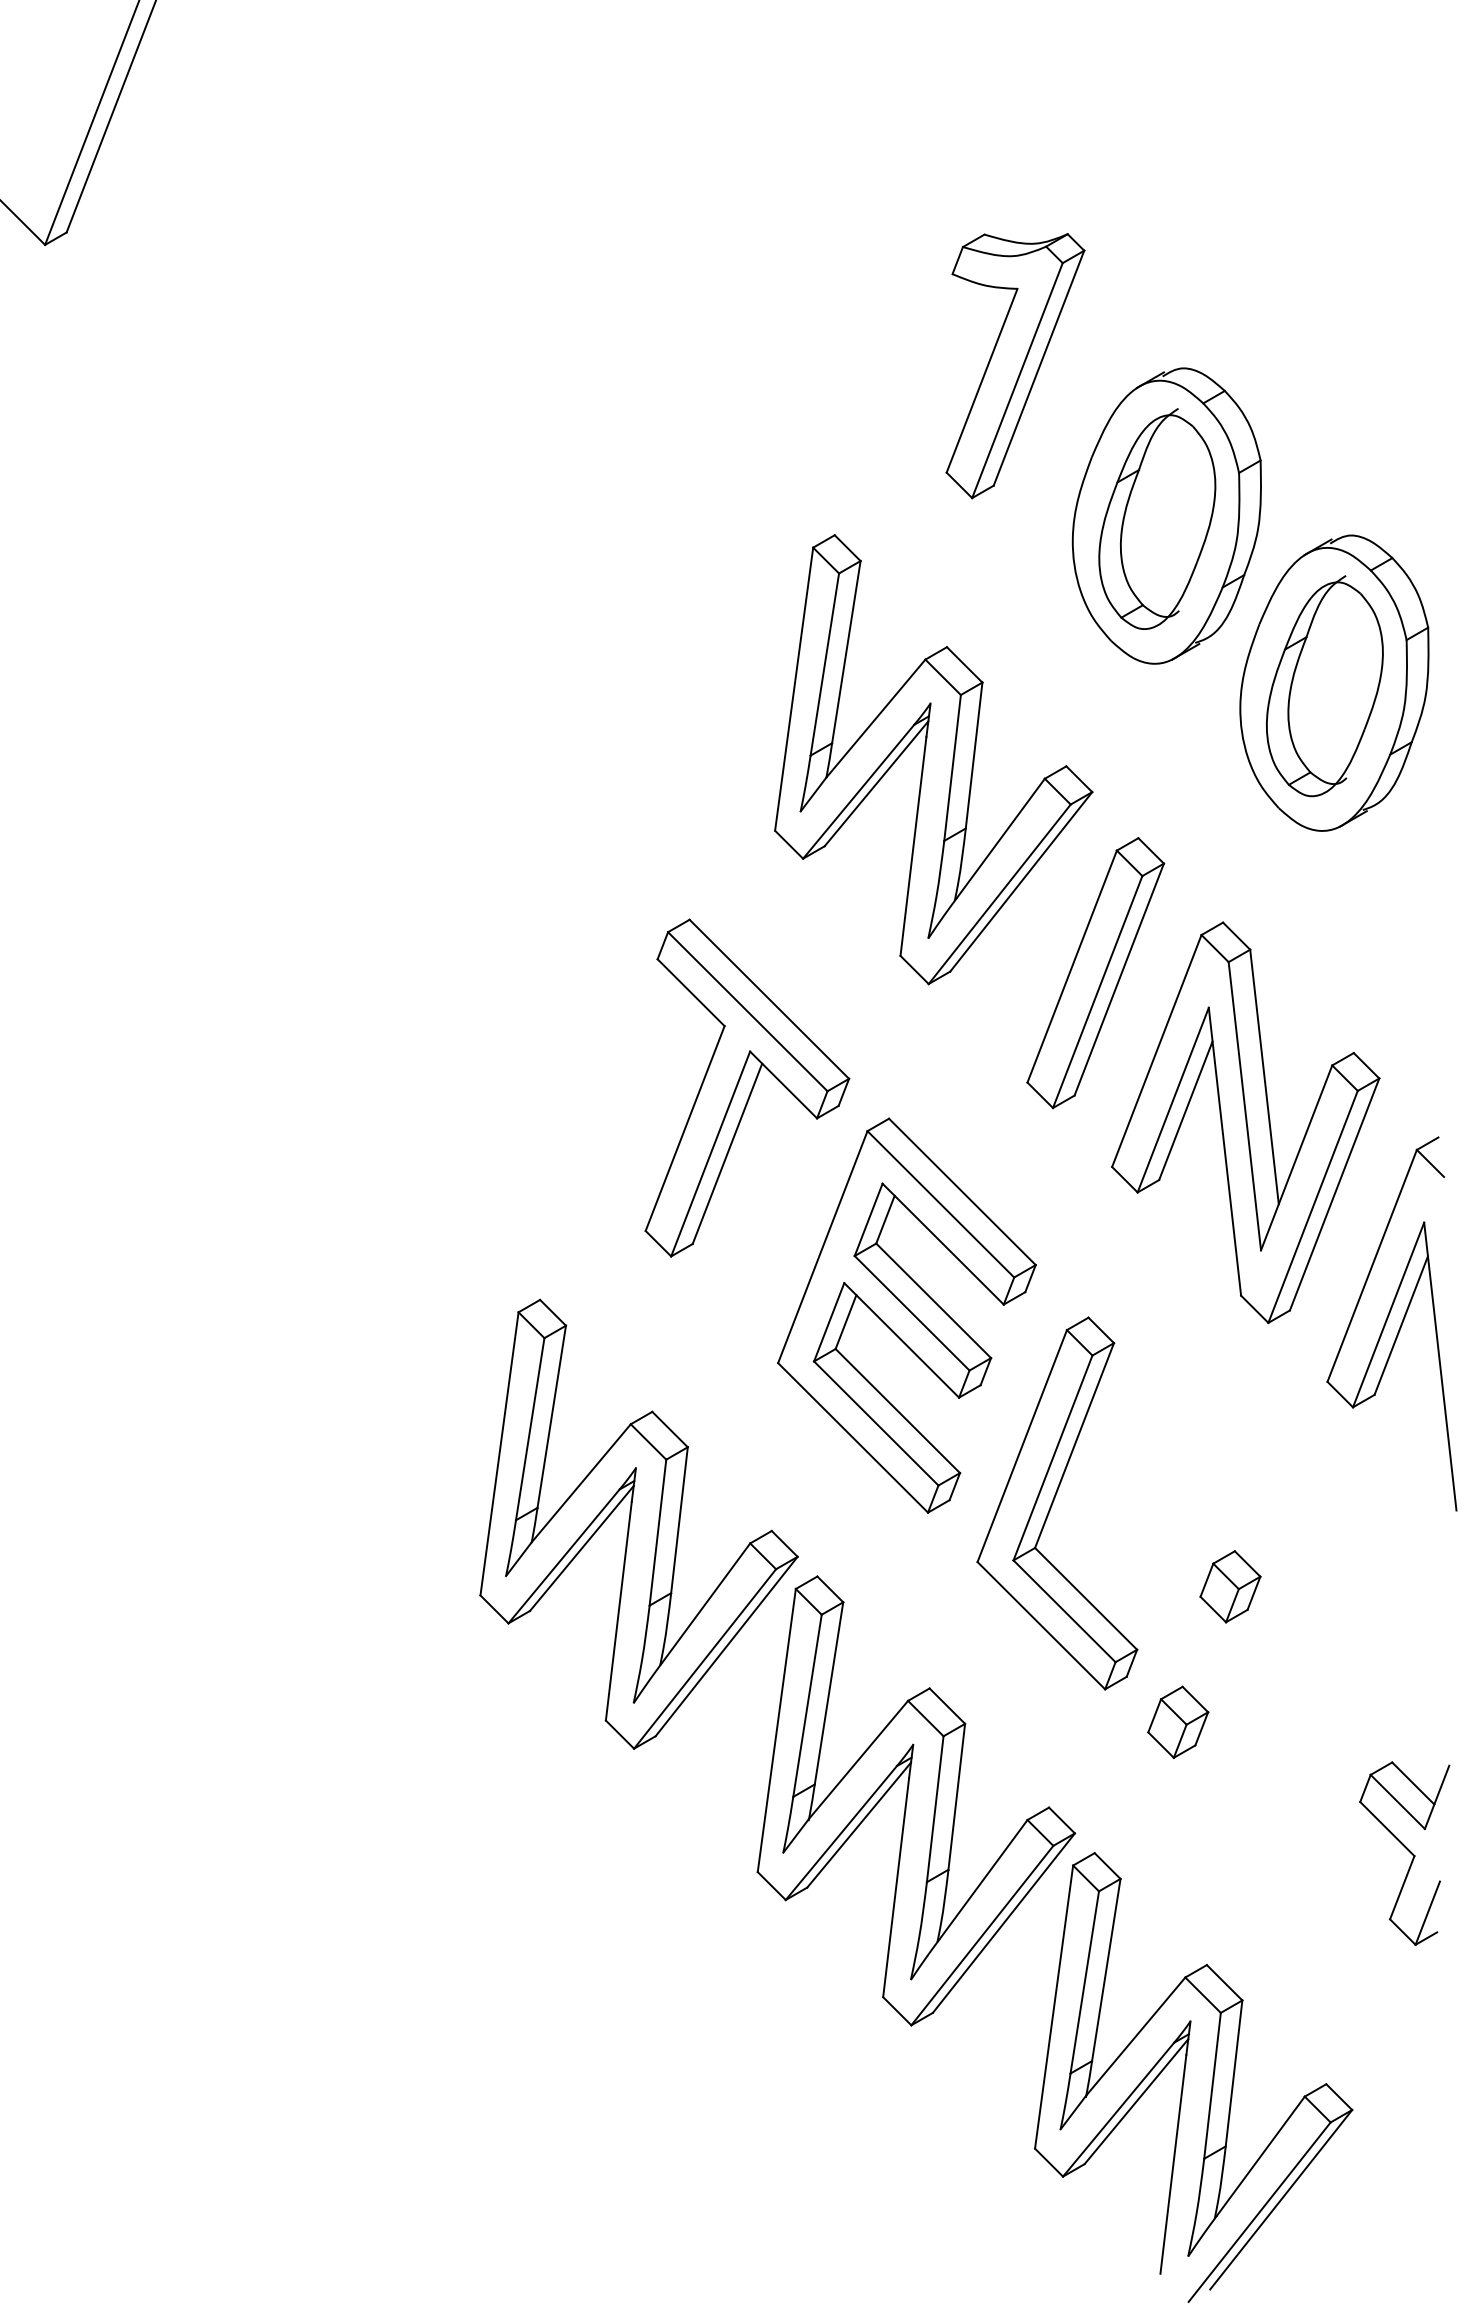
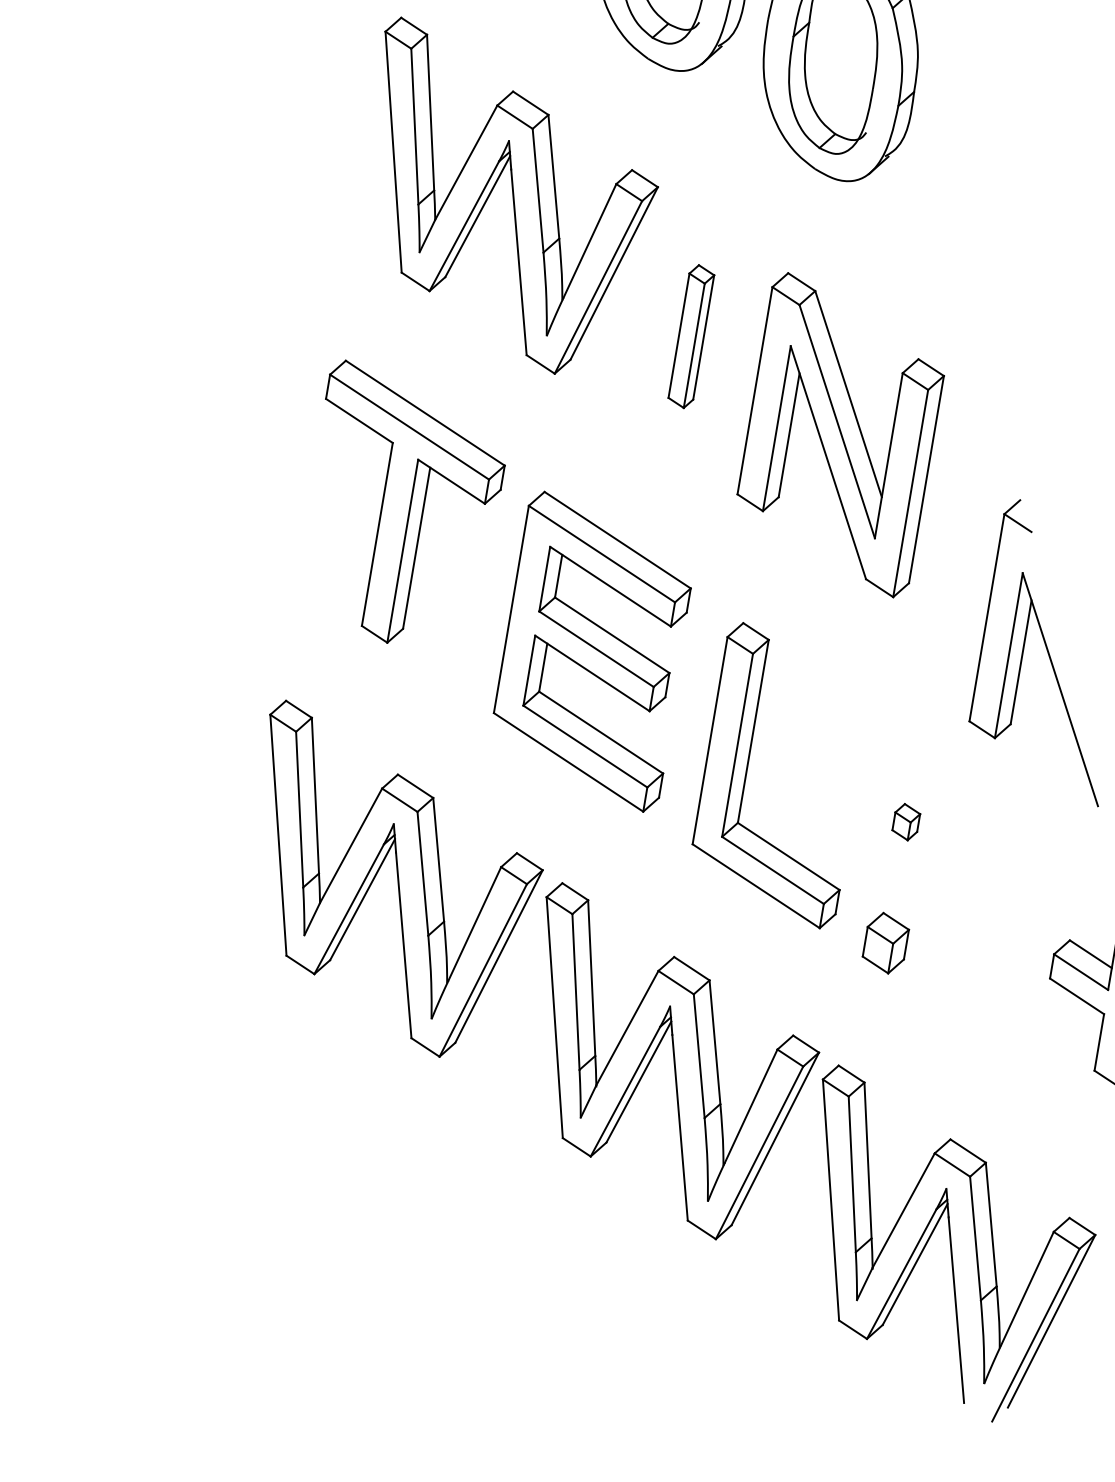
part: (1095, 973) -> (691, 336), size x0.6
part: (1391, 1323) -> (1012, 662), moved
part: (1230, 1586) -> (906, 821), size x0.6

